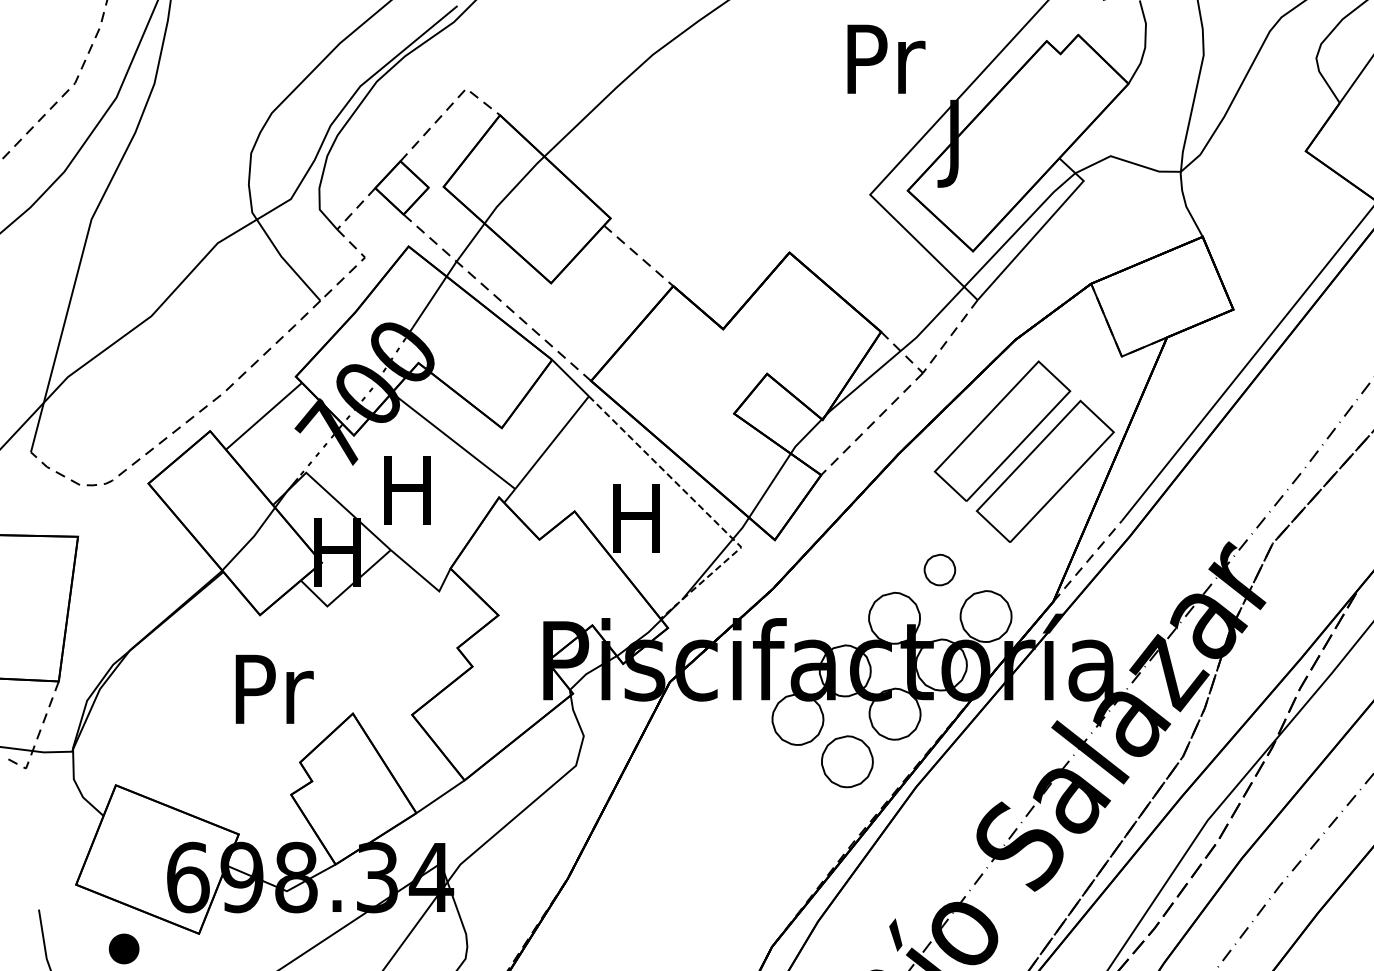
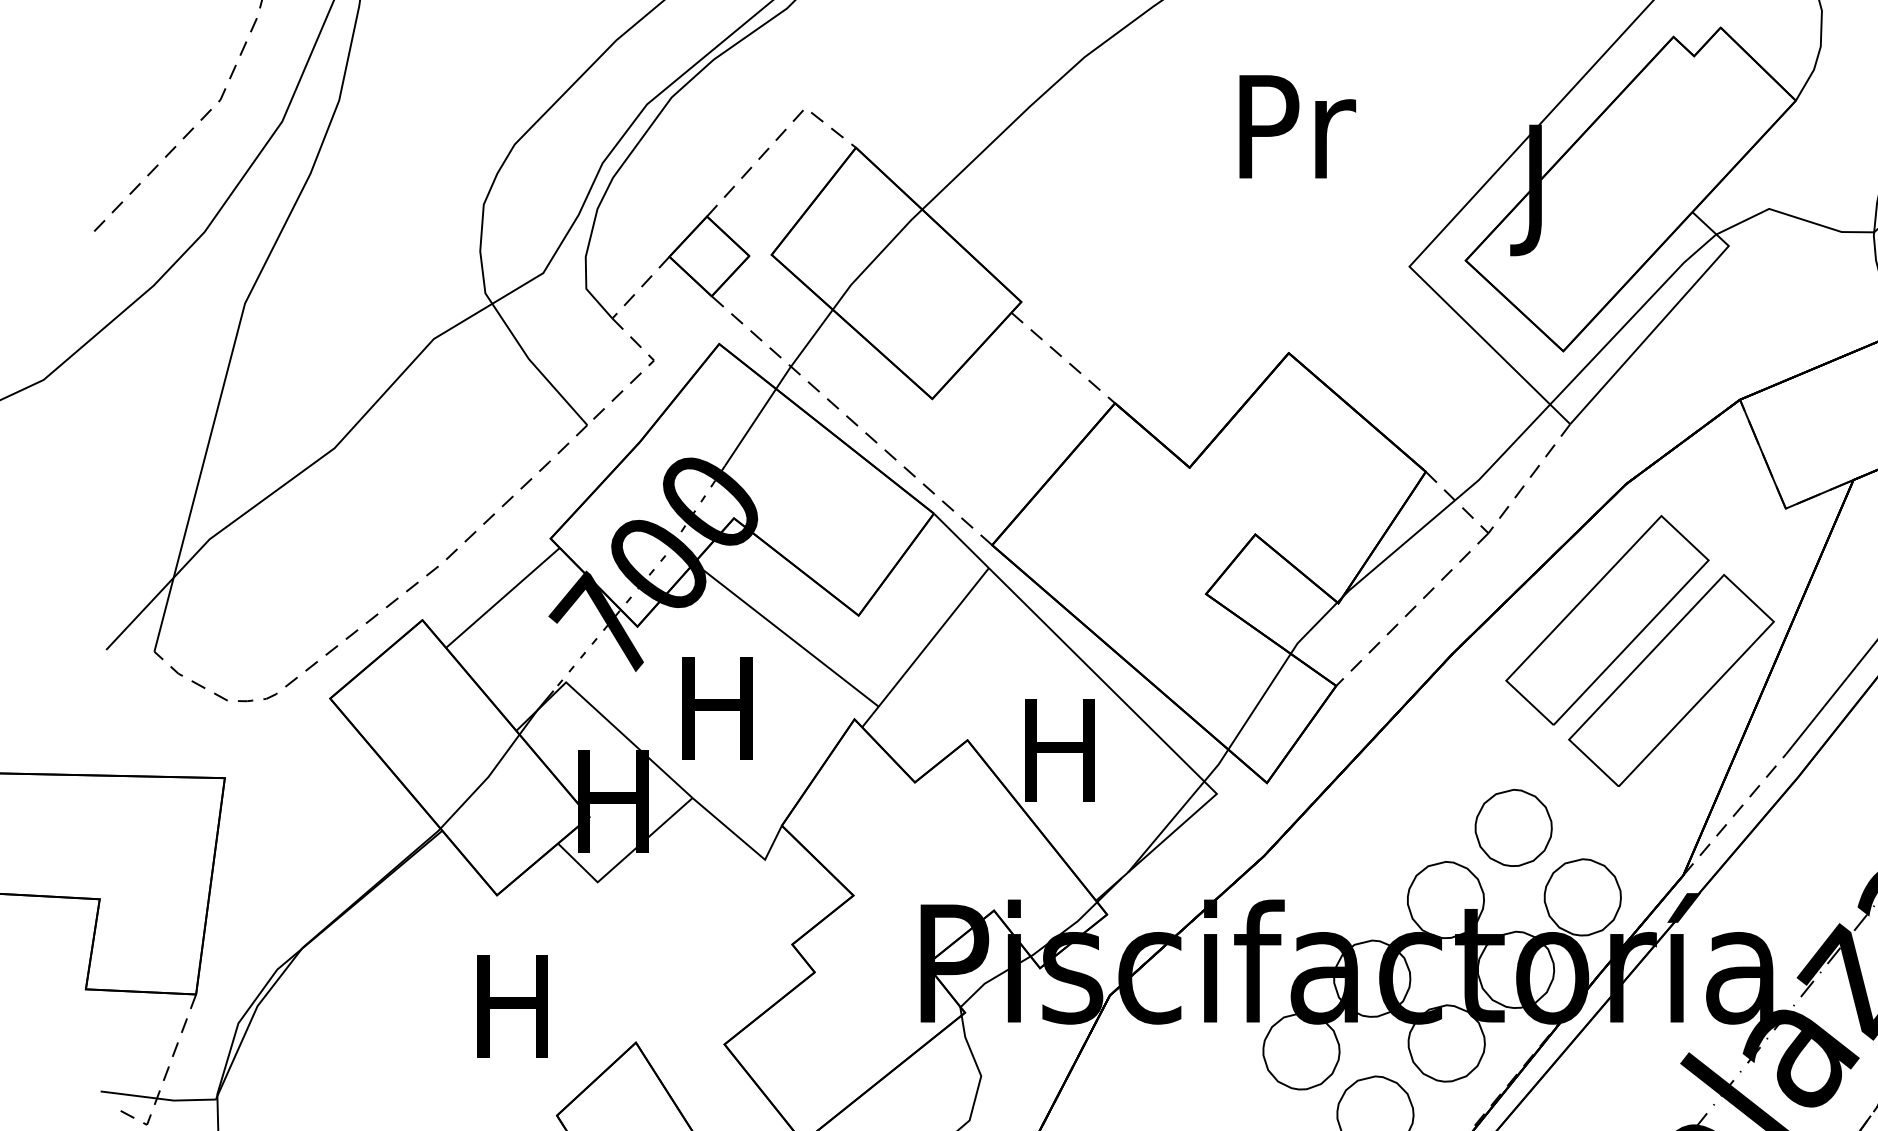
text: (886, 58) -> (1297, 125), moved
line: (703, 510) -> (1160, 738), dashed -> solid
part: (939, 569) -> (1513, 827), size x1.67
text: (274, 688) -> (518, 1005), Pr -> H

